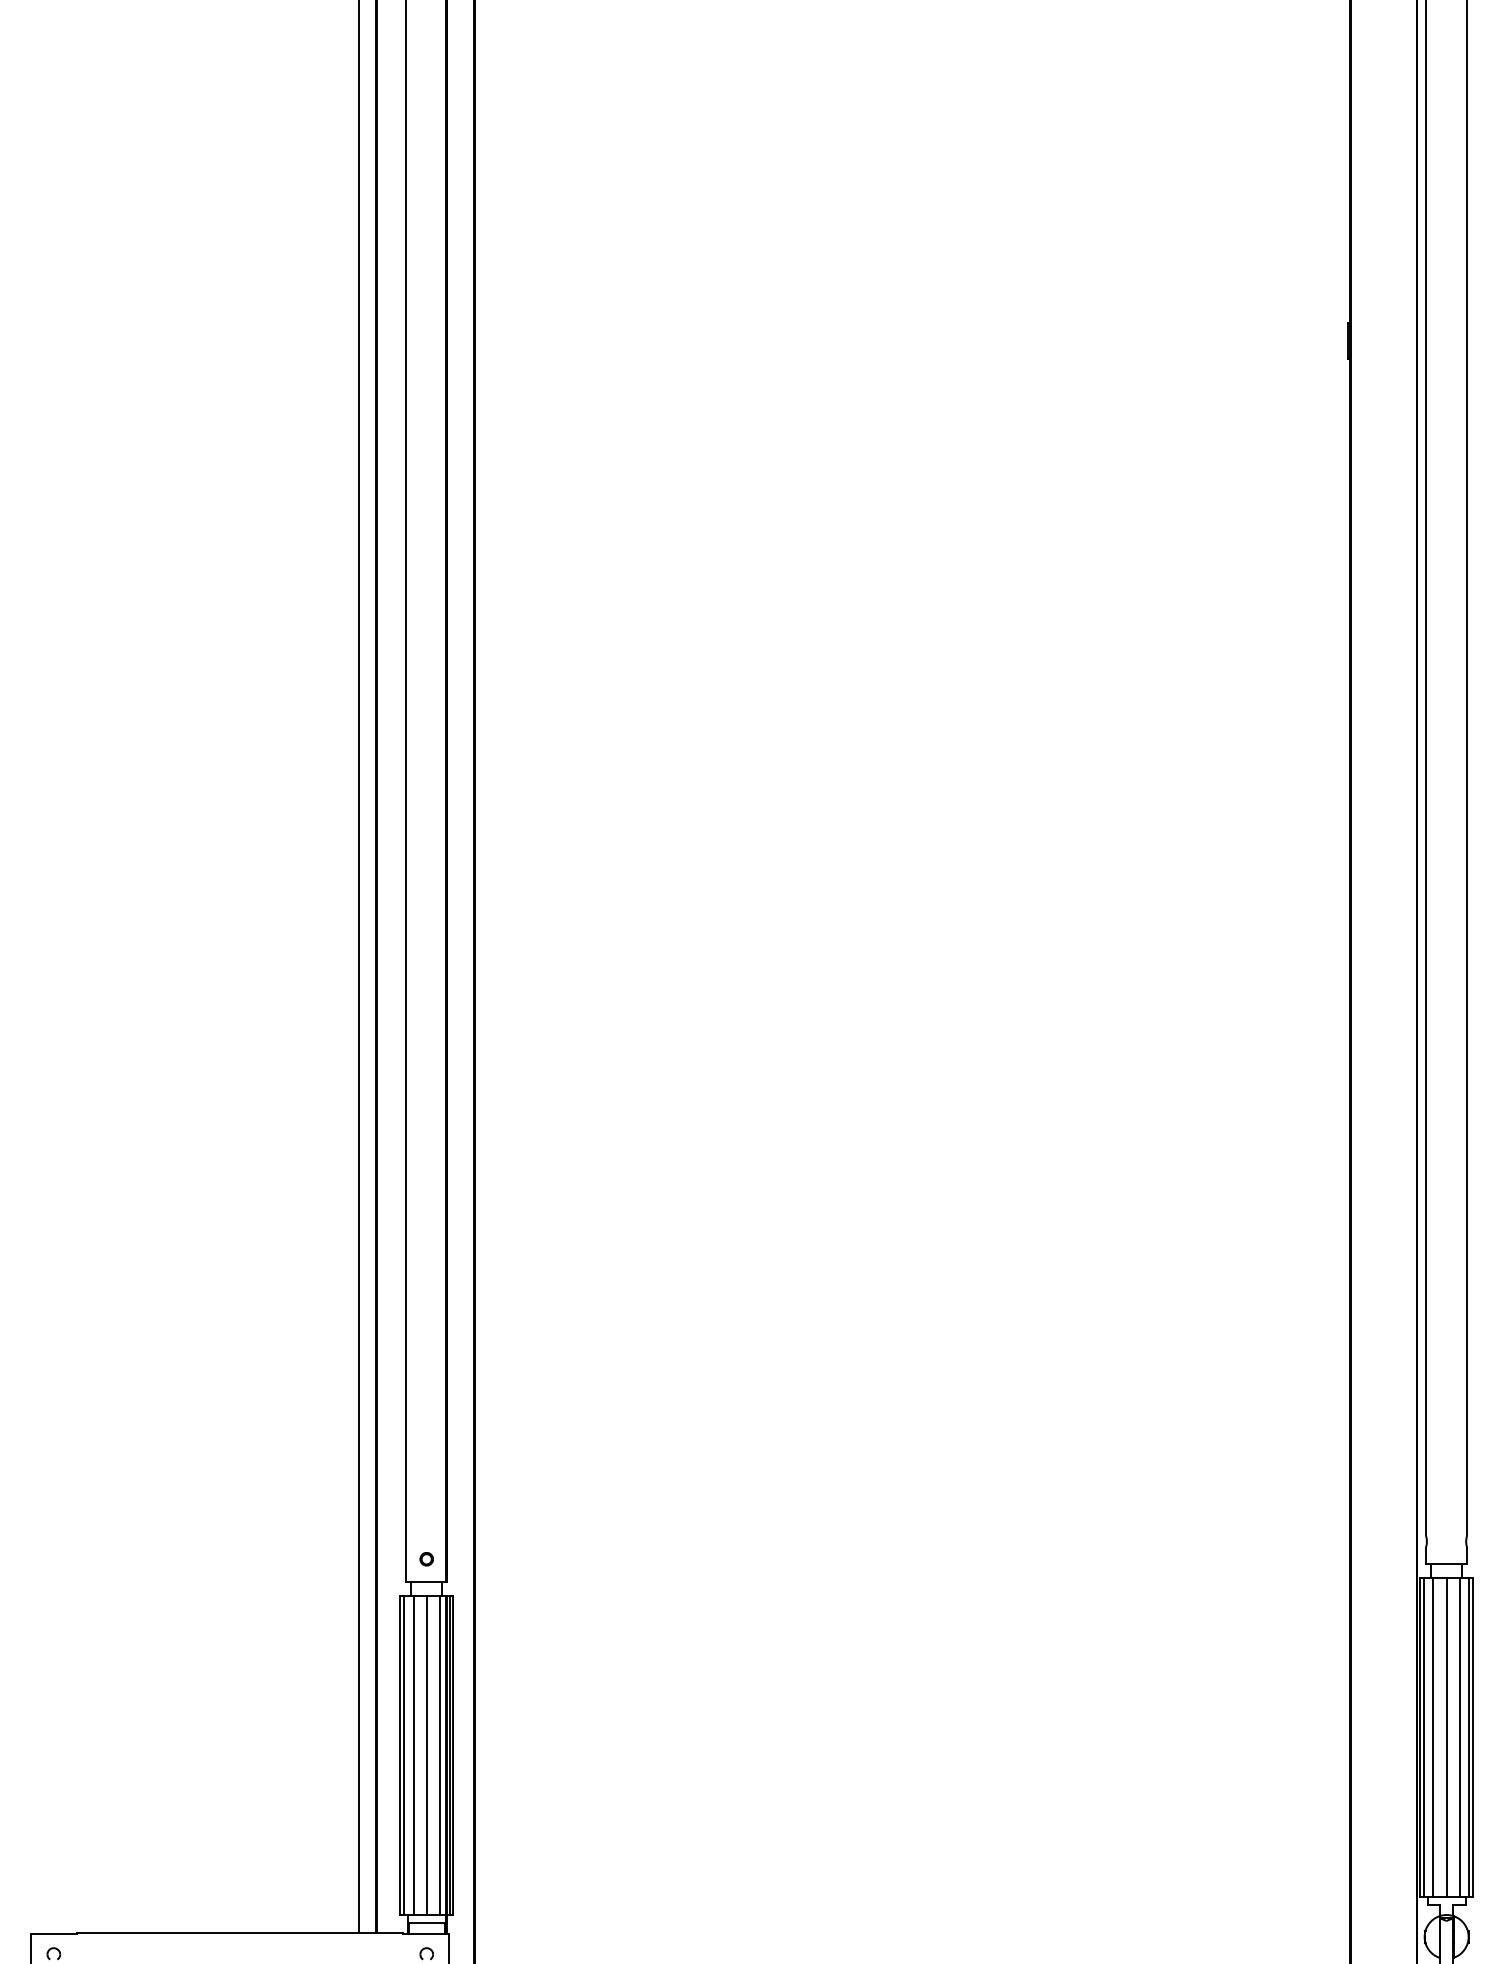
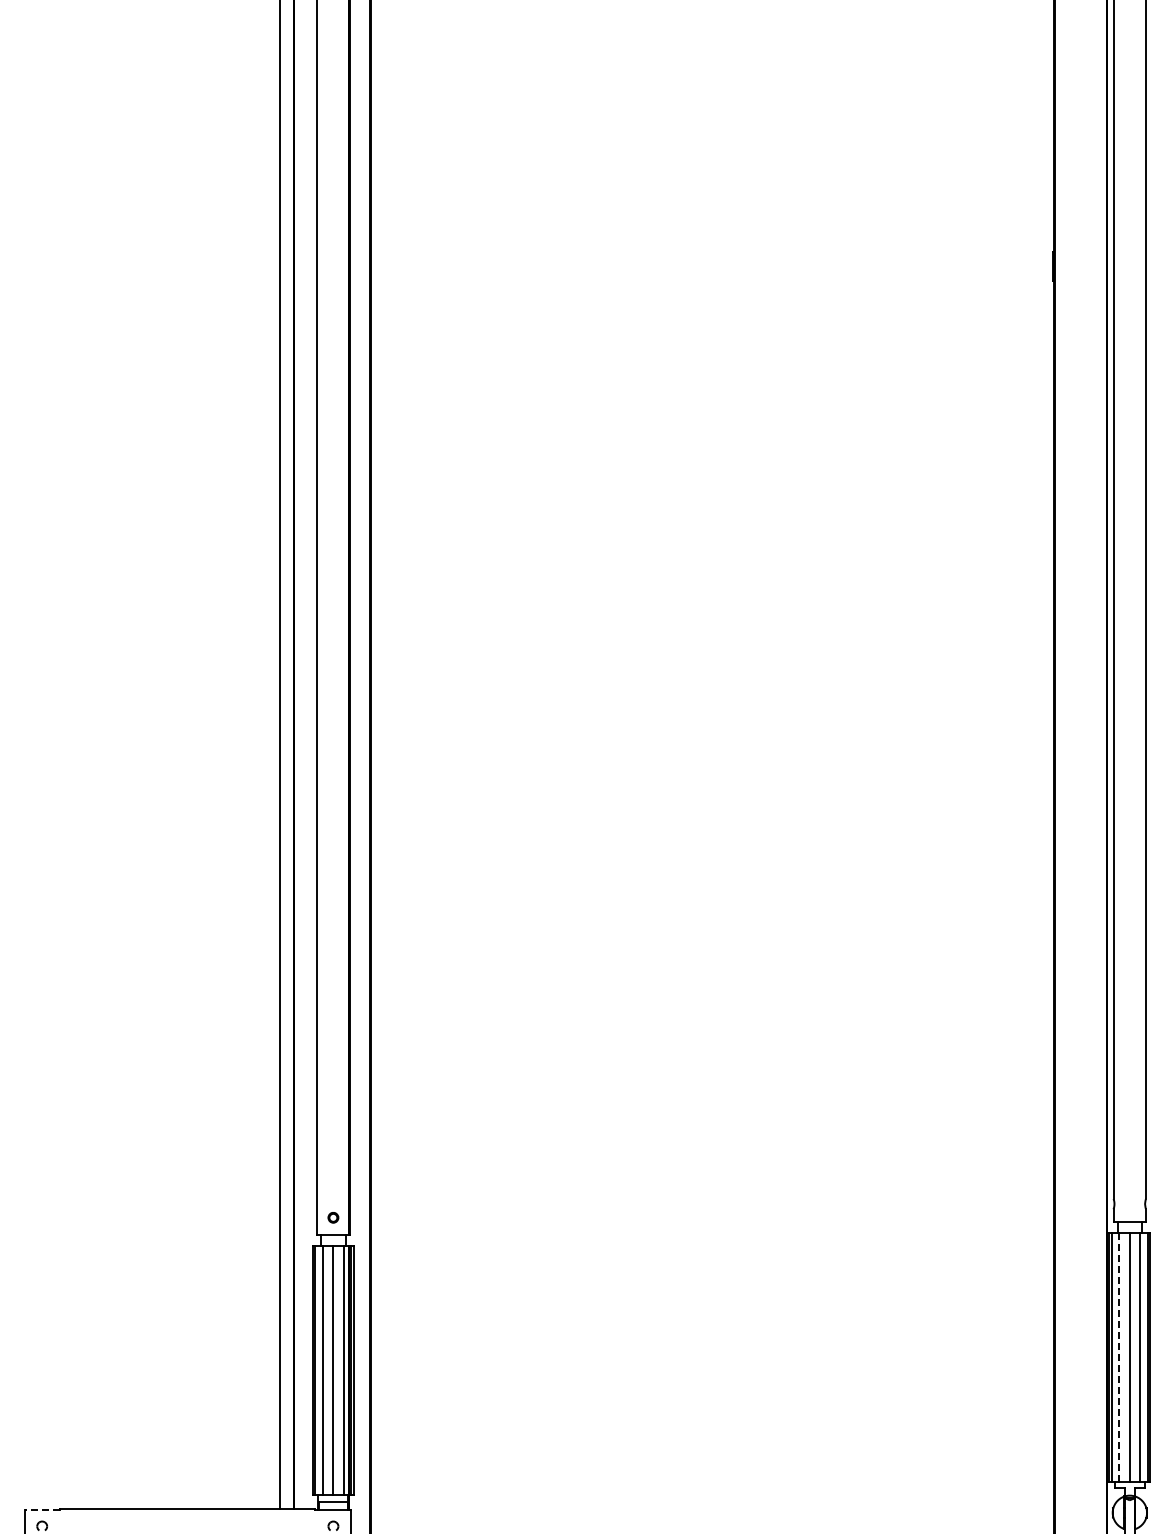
line: (1433, 1738) -> (1119, 1357), solid -> dashed
line: (54, 1934) -> (42, 1510), solid -> dashed

